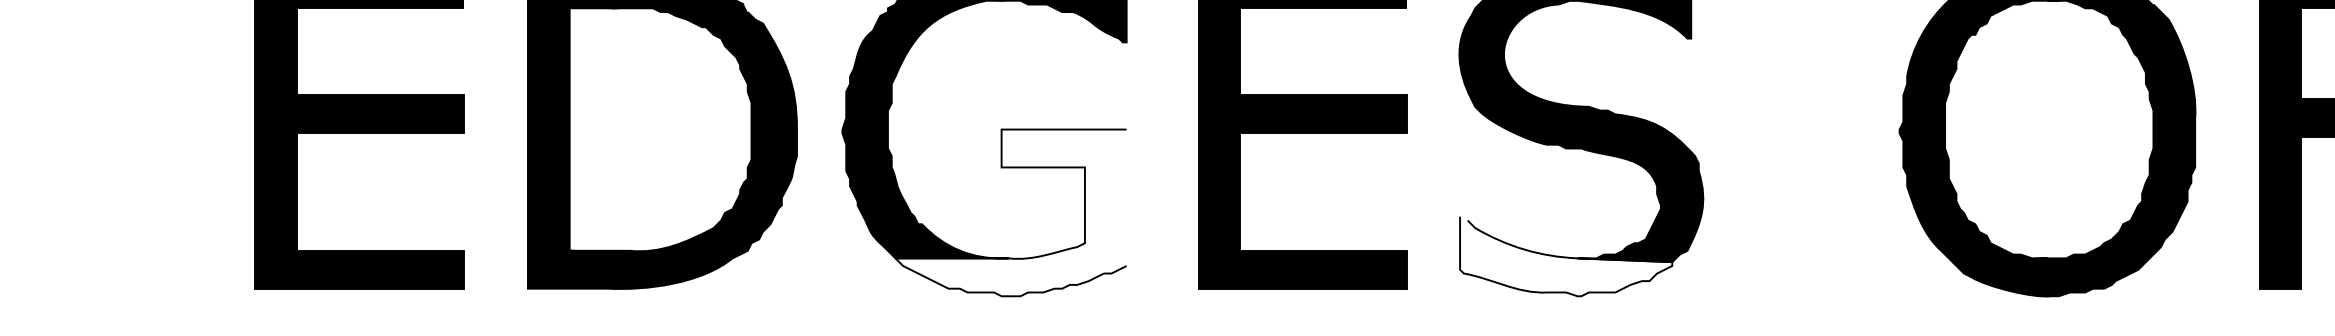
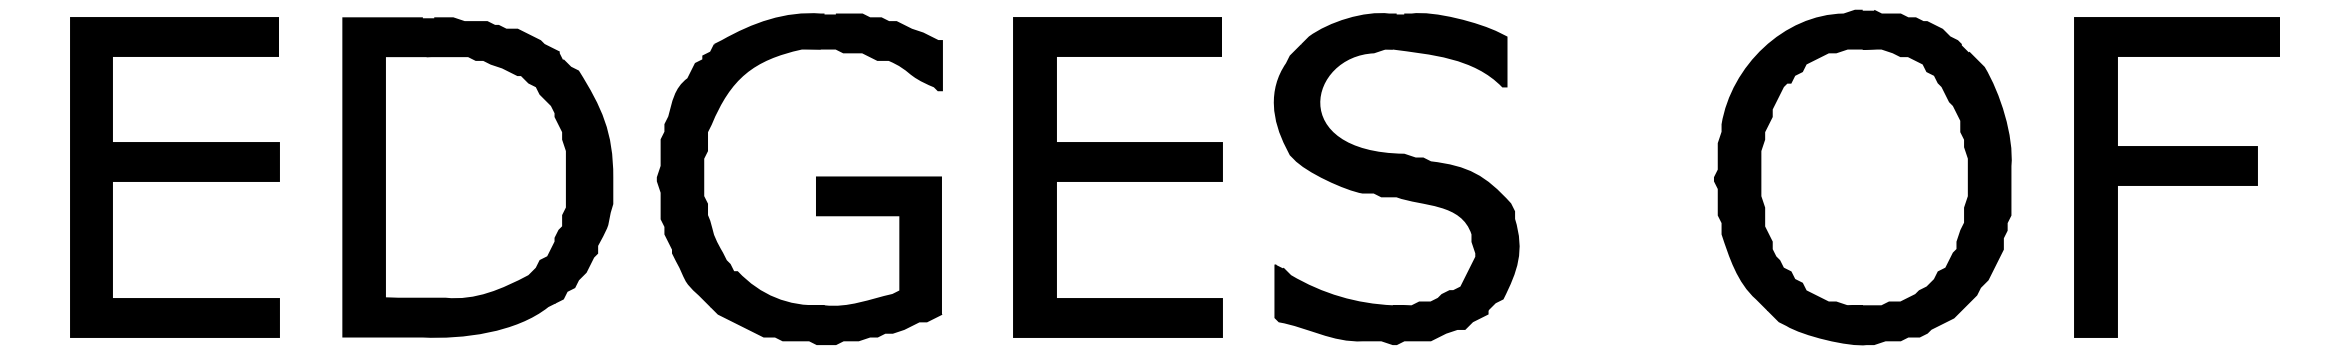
fill: (1010, 212) -> (825, 260), added
fill: (1566, 256) -> (1381, 304), added

